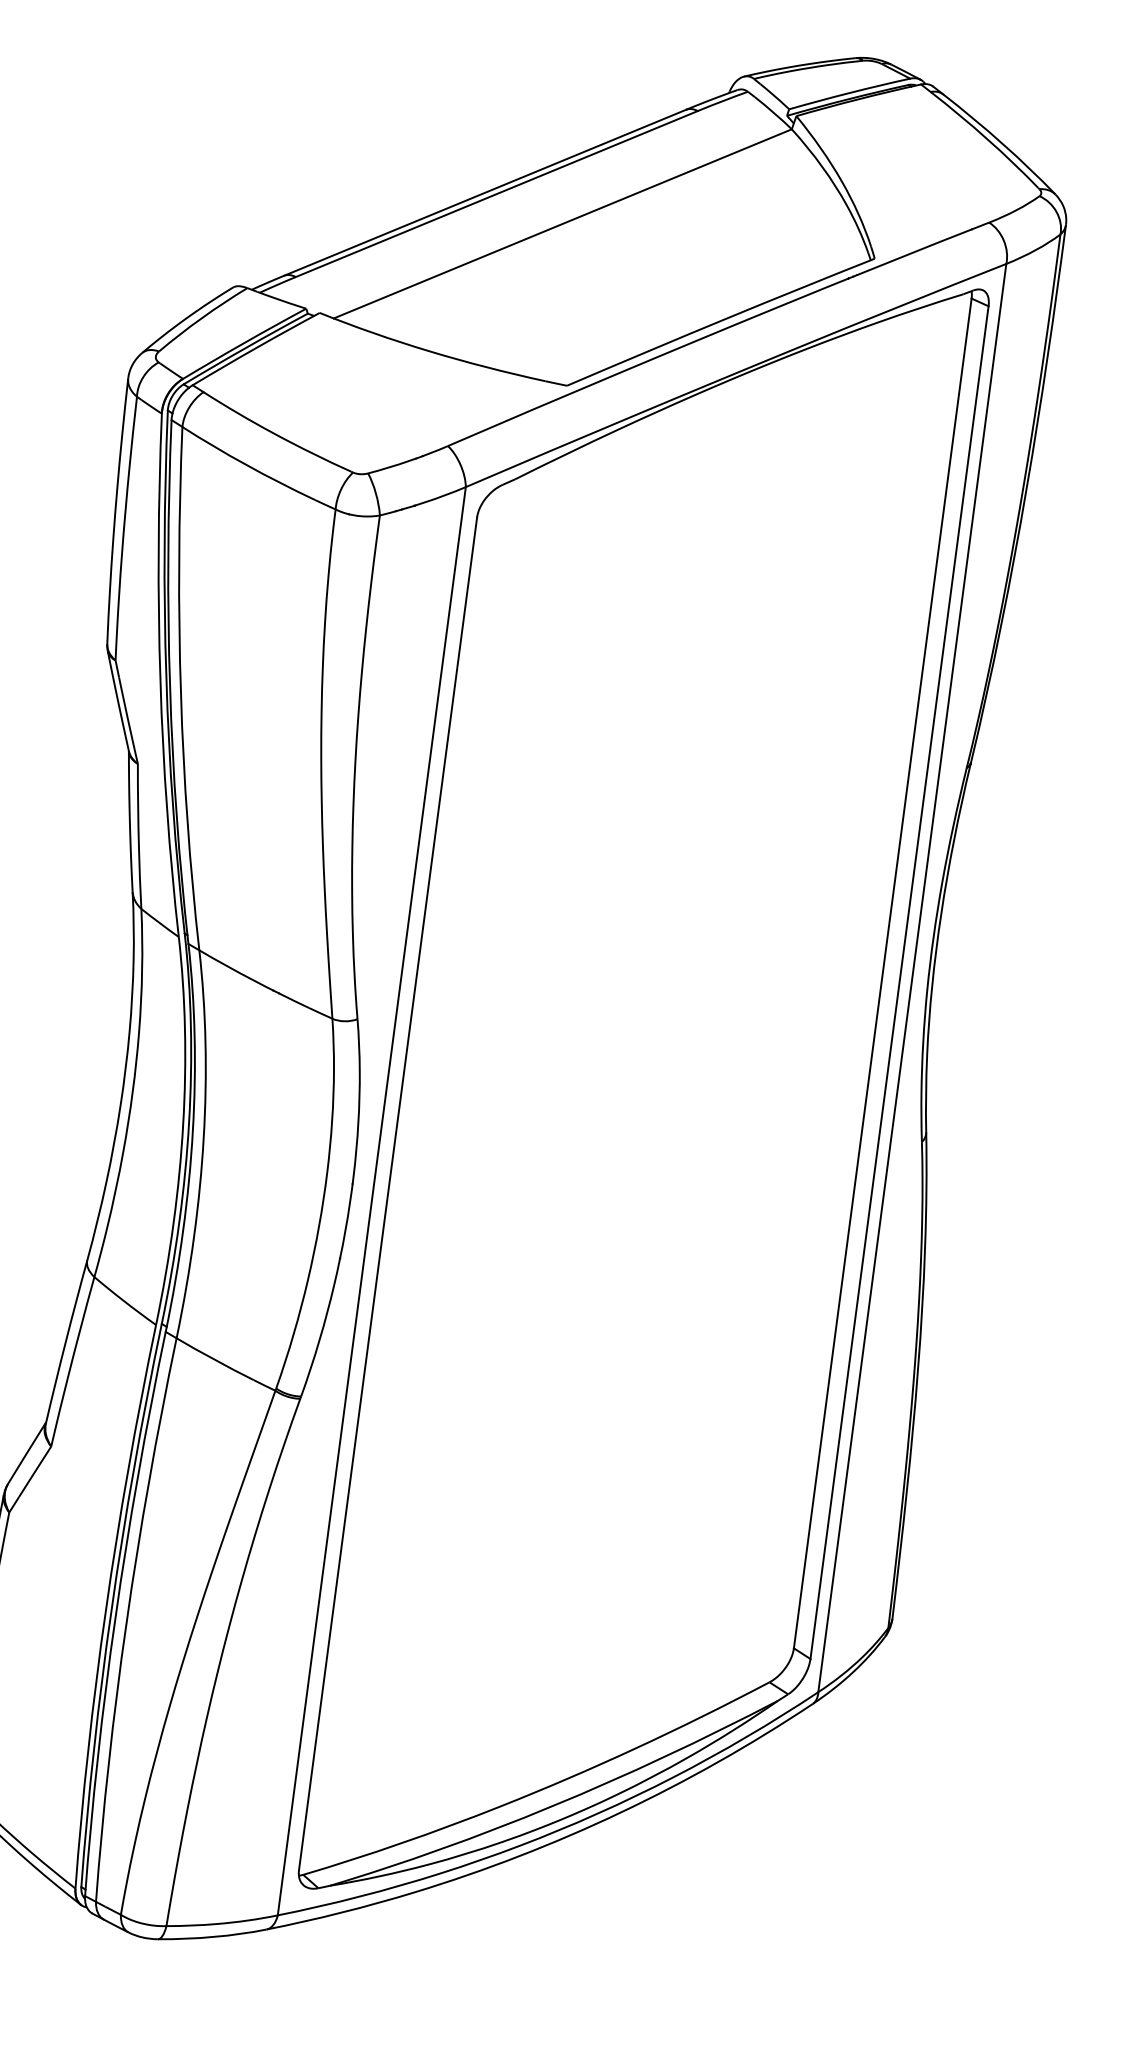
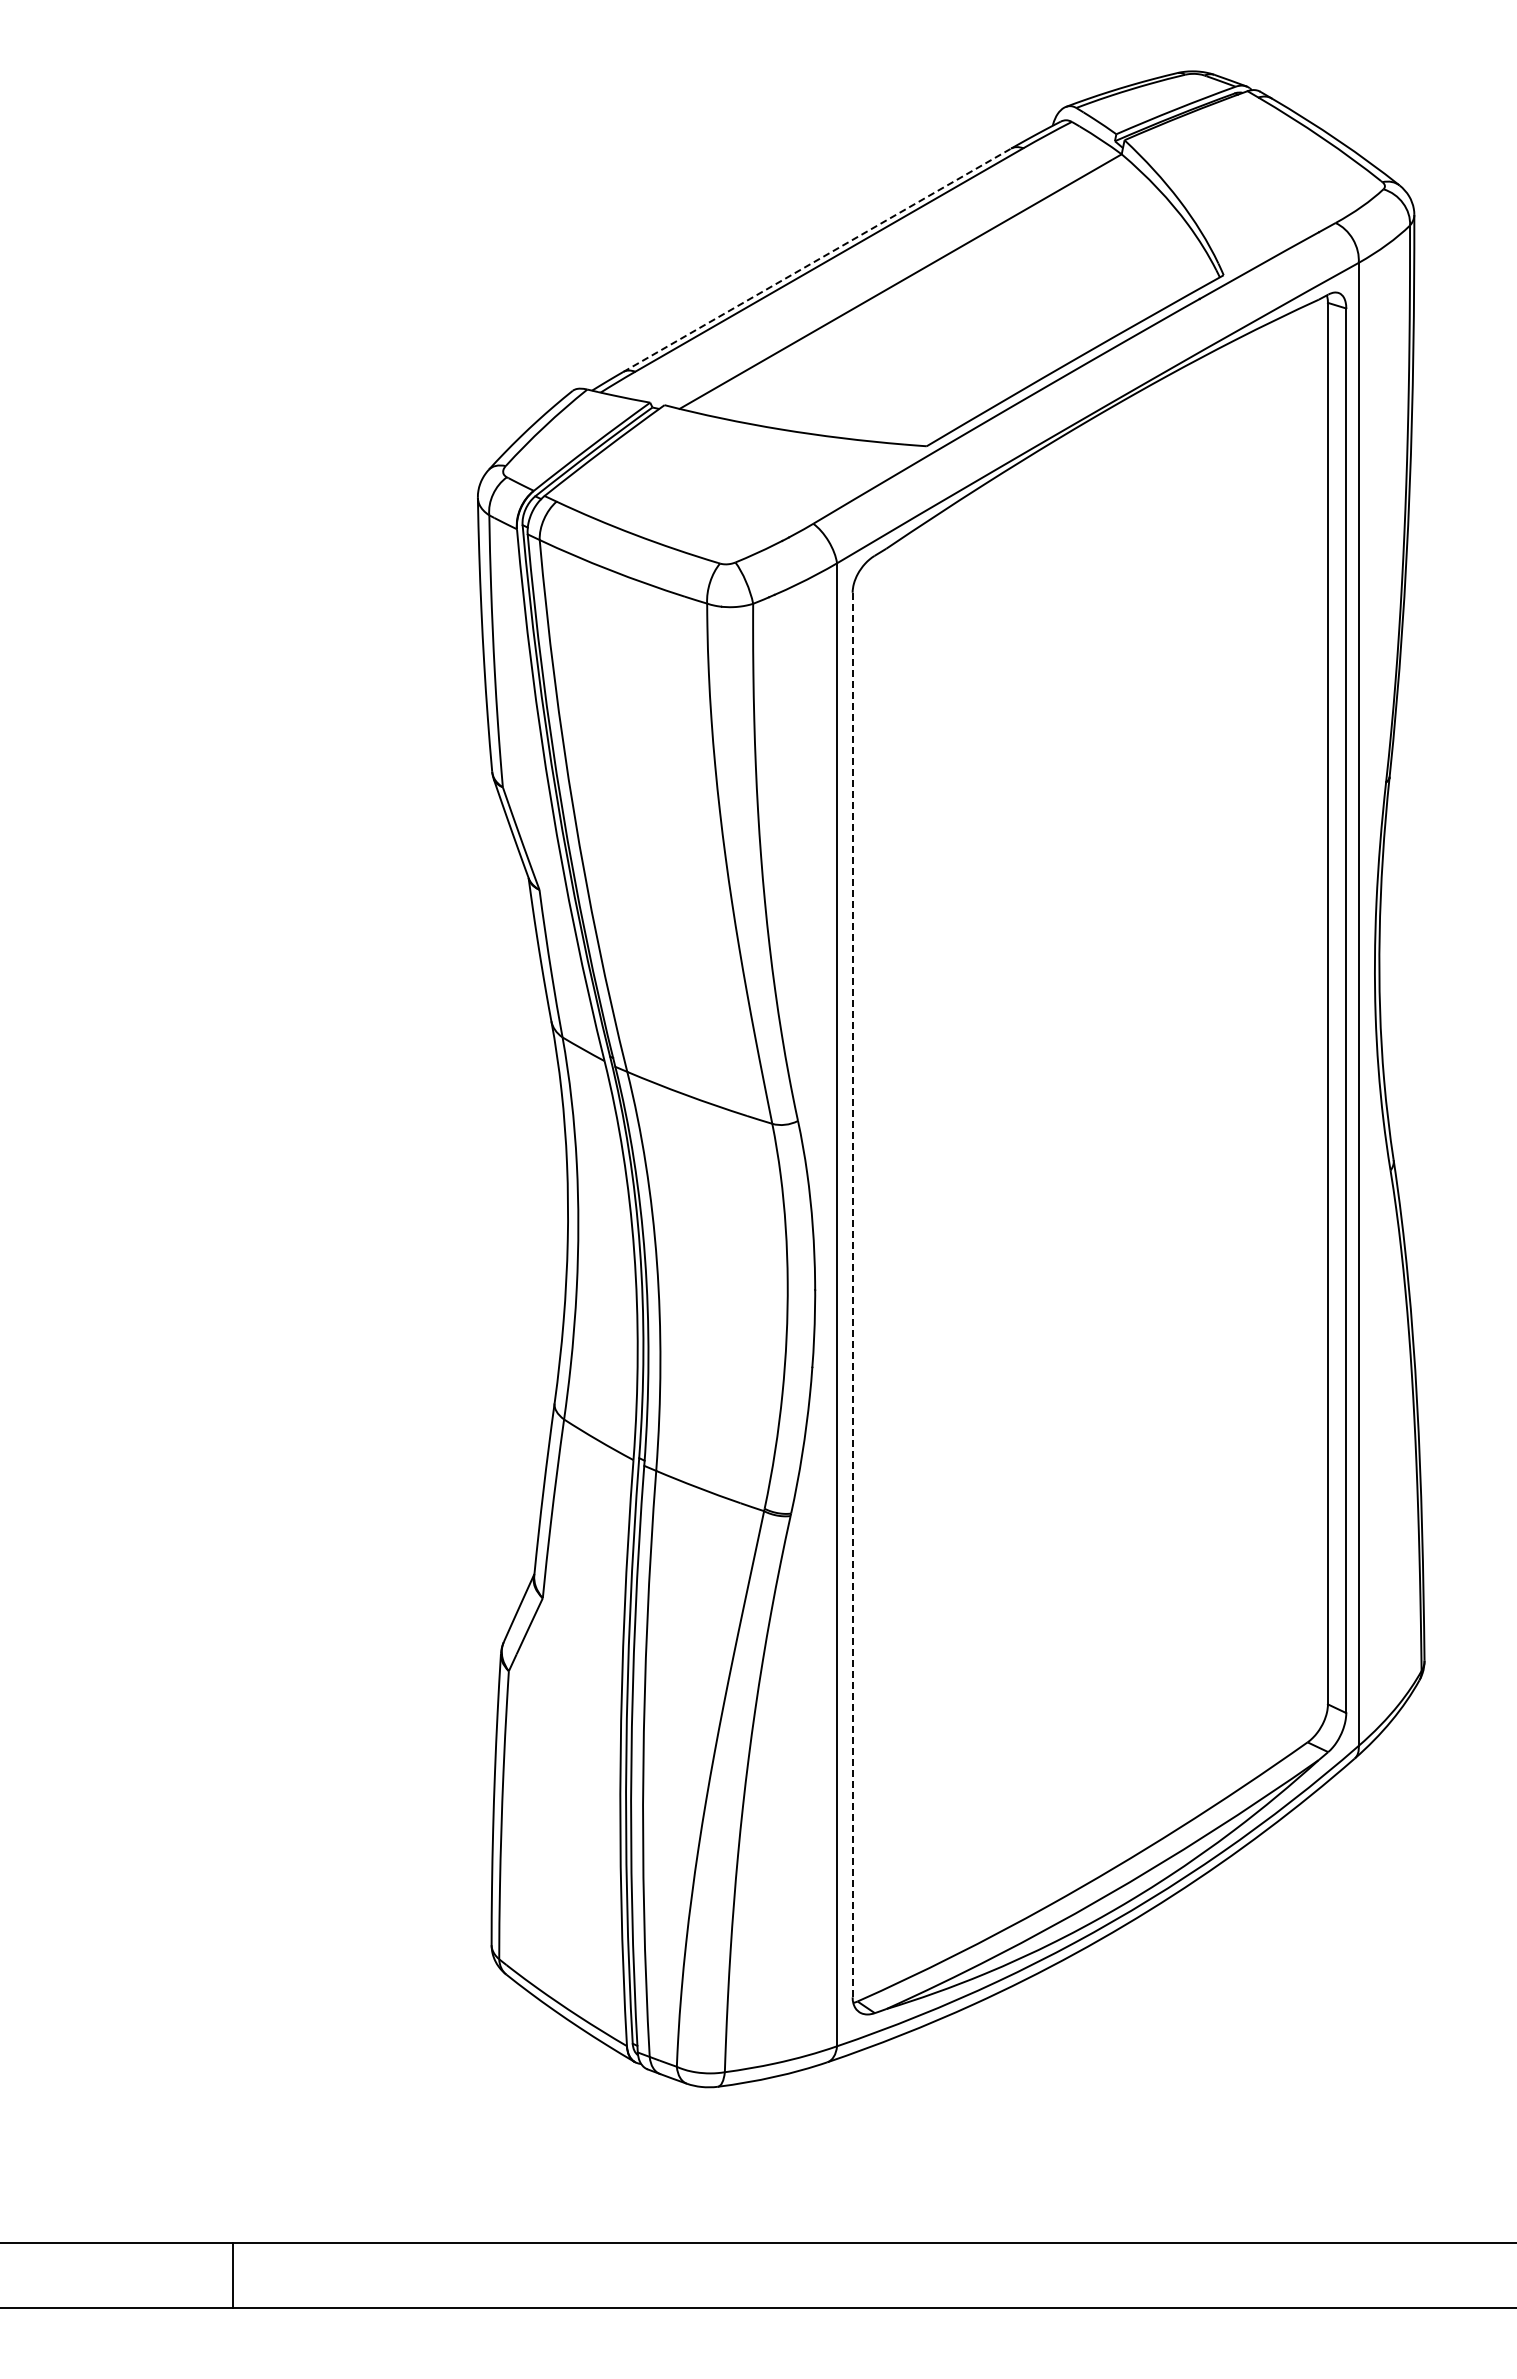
line: (485, 193) -> (817, 260), solid -> dashed
line: (388, 1193) -> (852, 1294), solid -> dashed

